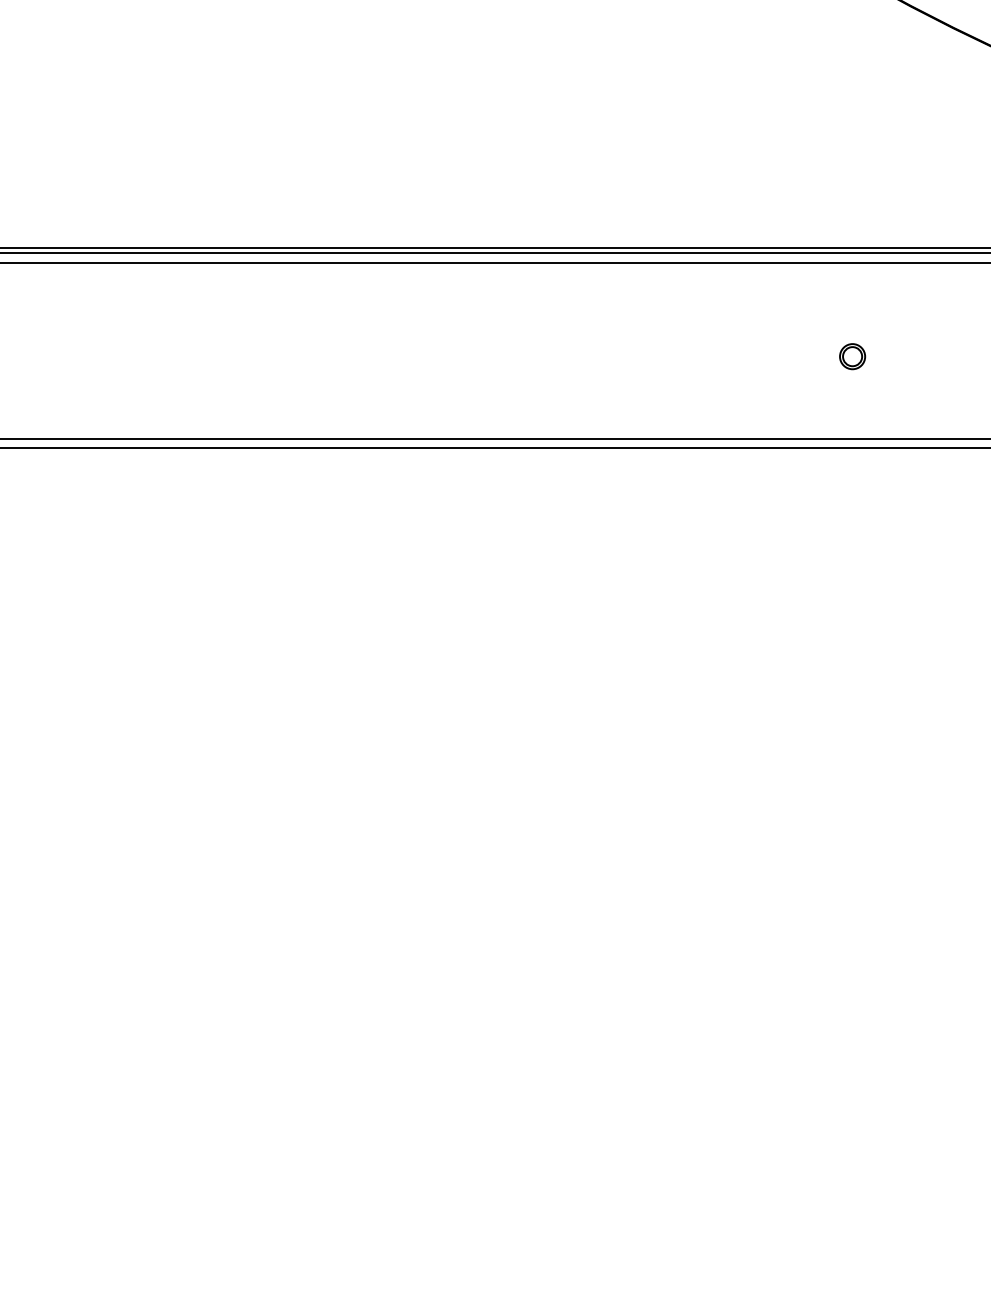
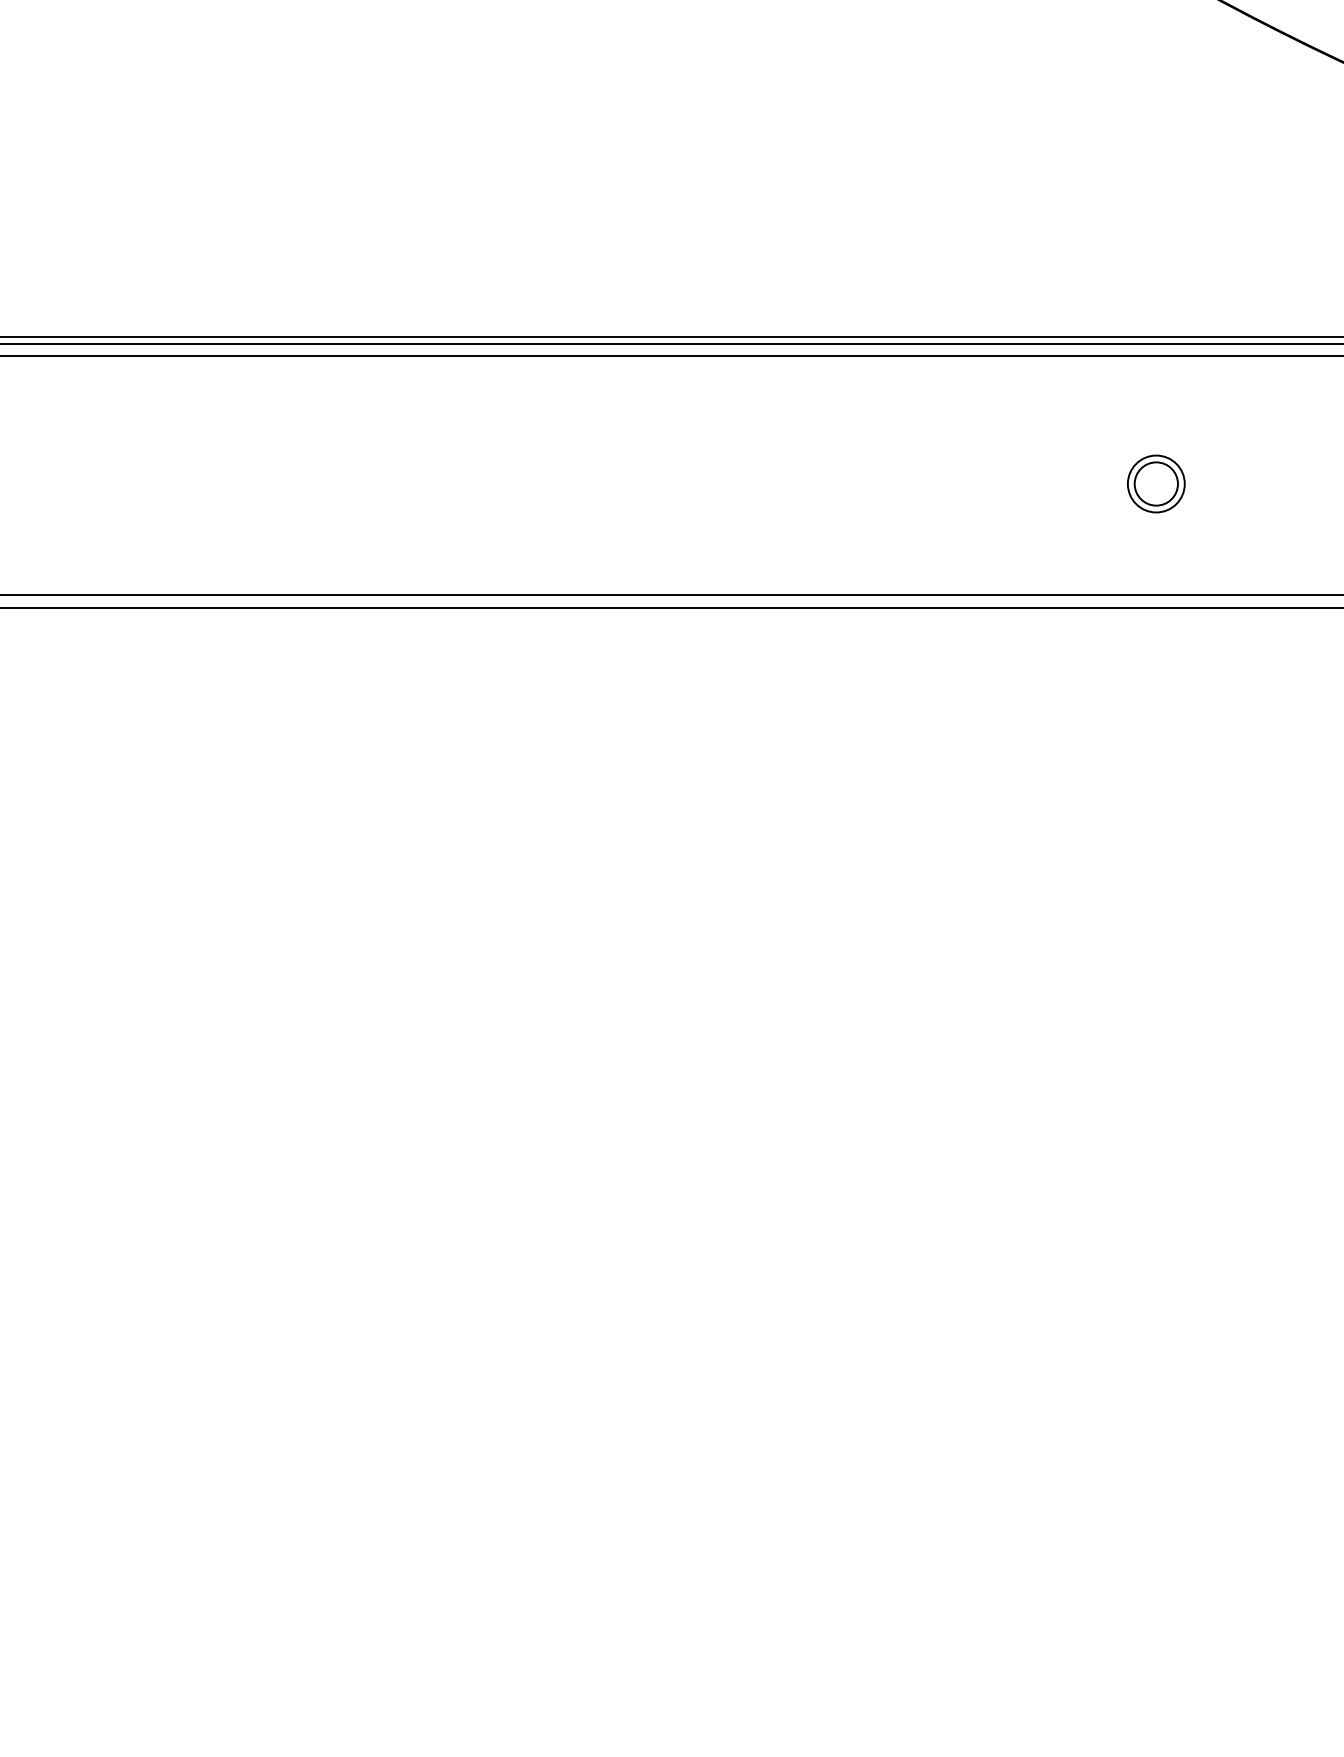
part: (852, 356) -> (1156, 483), size x1.67

